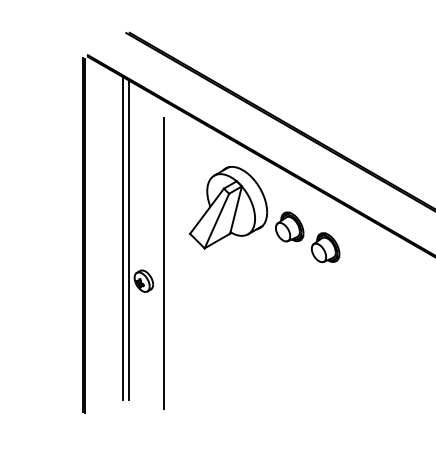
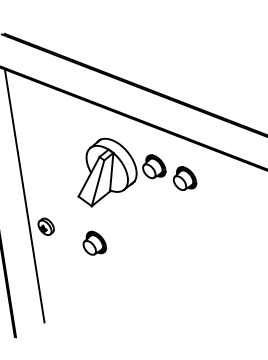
part: (228, 207) -> (105, 171), moved
line: (129, 240) -> (29, 196), removed
line: (163, 263) -> (59, 210), removed
part: (200, 310) -> (94, 242), added

